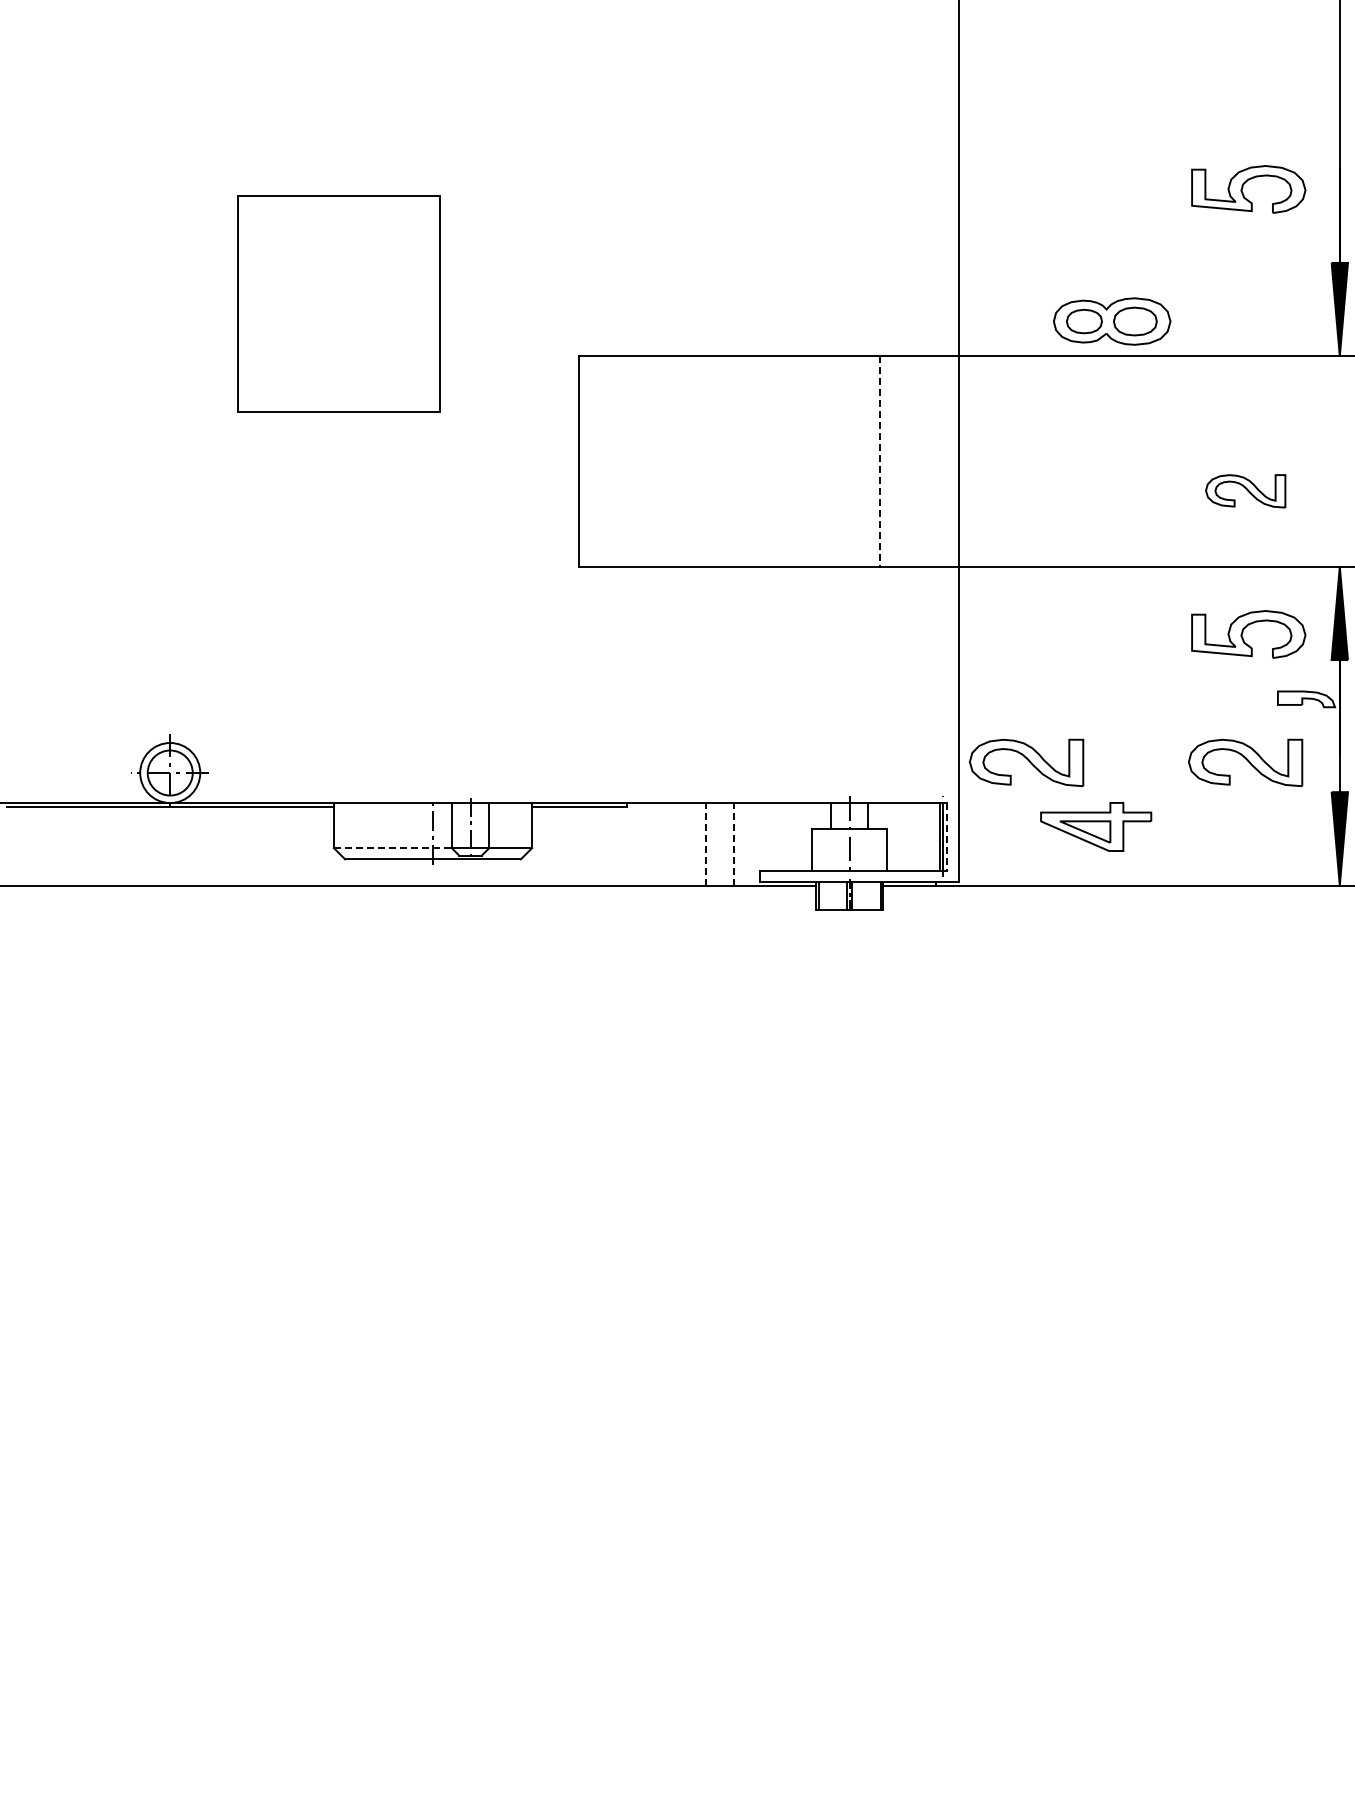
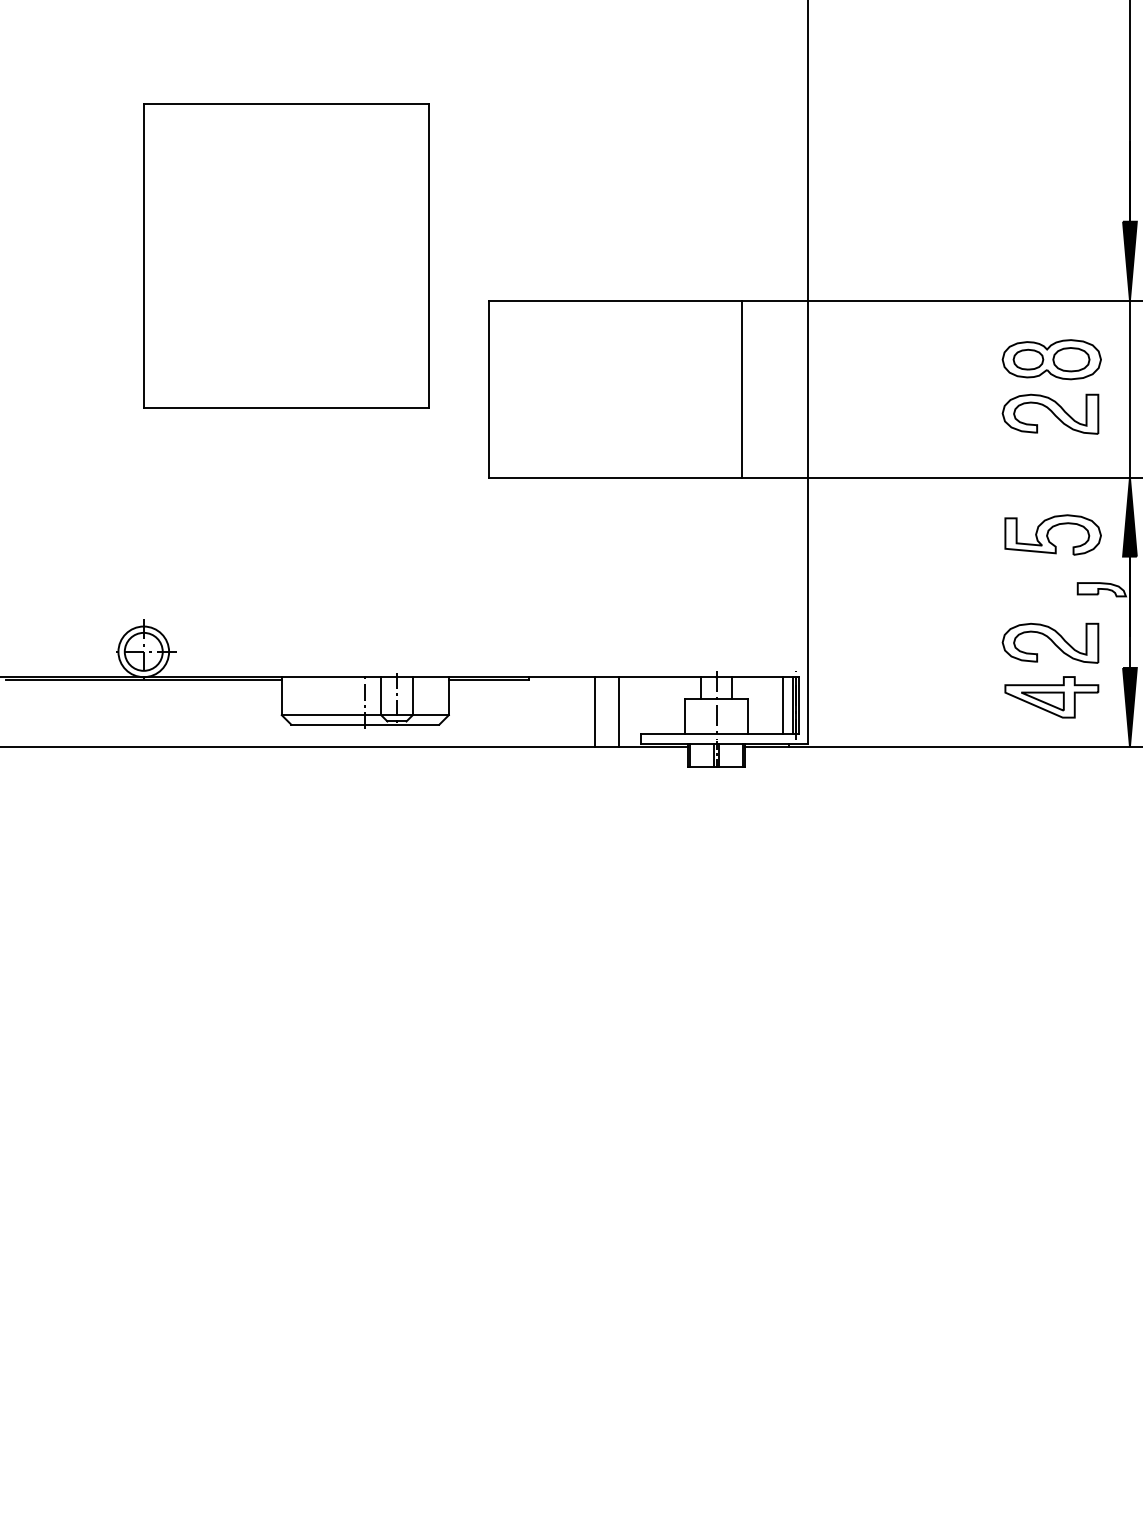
part: (1248, 189) -> (1052, 159), removed
part: (338, 303) -> (285, 255), size x1.67
part: (1112, 321) -> (1052, 359), moved
line: (879, 461) -> (741, 389), dashed -> solid
line: (1339, 461) -> (1129, 389), added
part: (1245, 491) -> (1050, 414), size x1.43
part: (1026, 762) -> (865, 642), removed
part: (1096, 826) -> (1052, 696), moved
line: (928, 836) -> (783, 705), added
line: (947, 836) -> (799, 705), dashed -> solid
line: (705, 843) -> (595, 711), dashed -> solid
line: (734, 843) -> (619, 711), dashed -> solid
line: (392, 848) -> (331, 715), dashed -> solid

